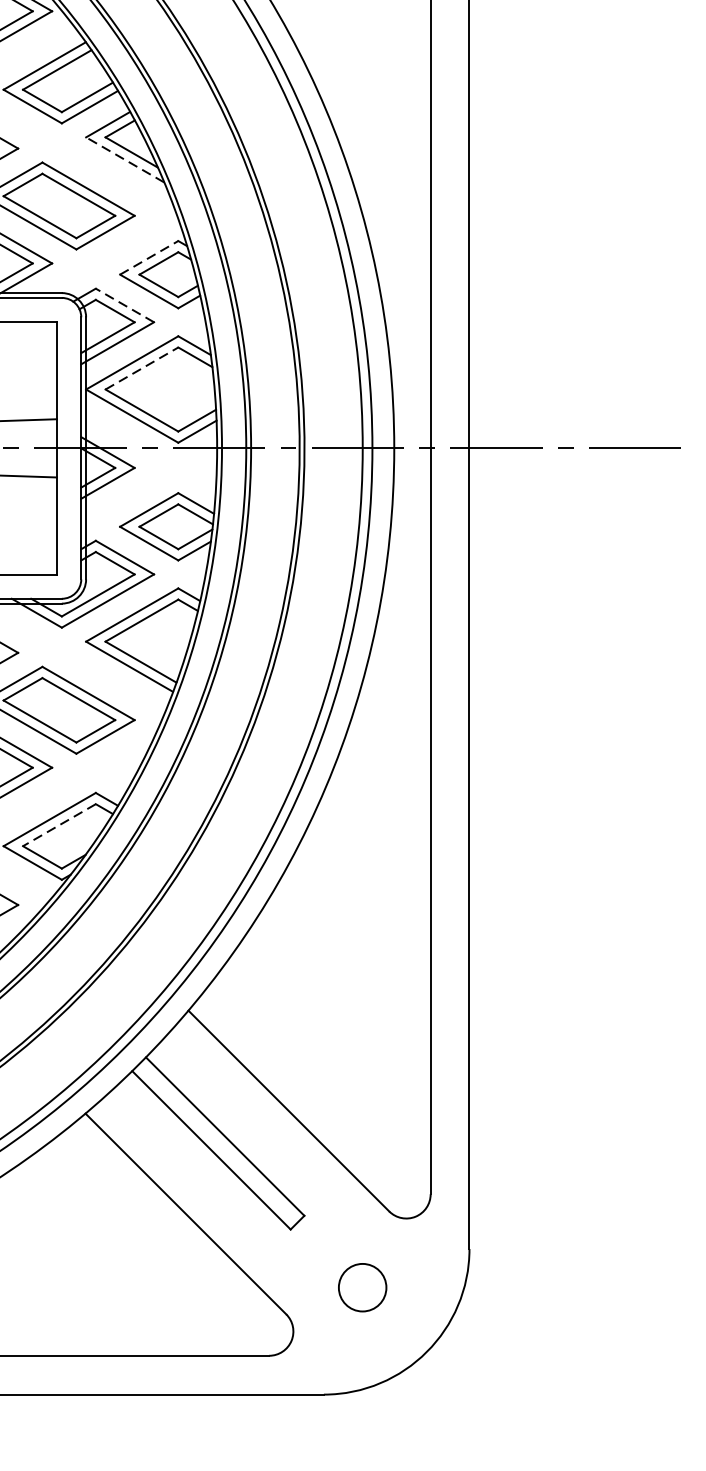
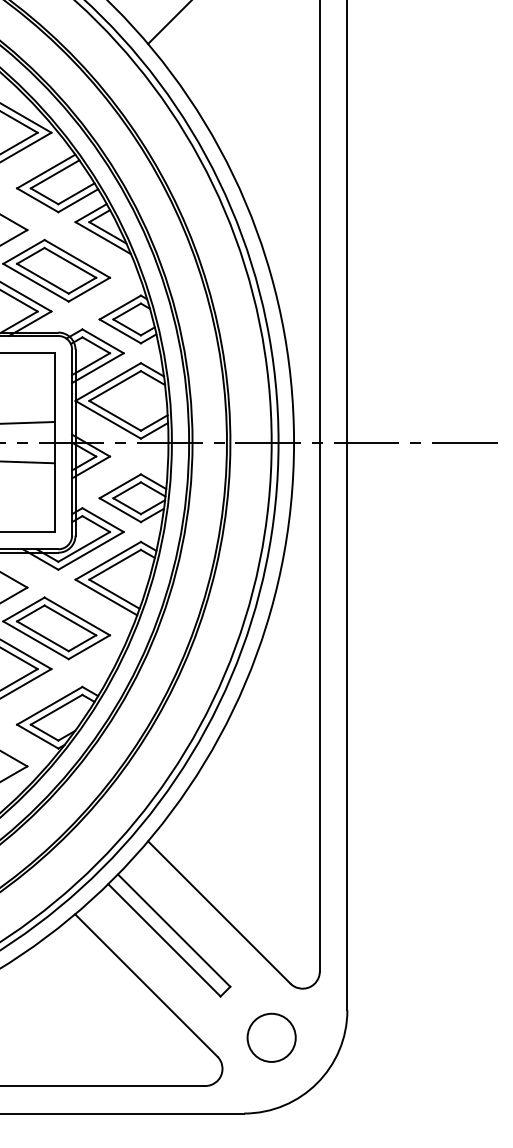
line: (125, 160) -> (103, 238), dashed -> solid
line: (149, 257) -> (120, 307), dashed -> solid
line: (125, 305) -> (103, 341), dashed -> solid
line: (142, 369) -> (115, 386), dashed -> solid
line: (59, 824) -> (56, 709), dashed -> solid
circle: (362, 1287) -> (271, 1037), size x1.43

